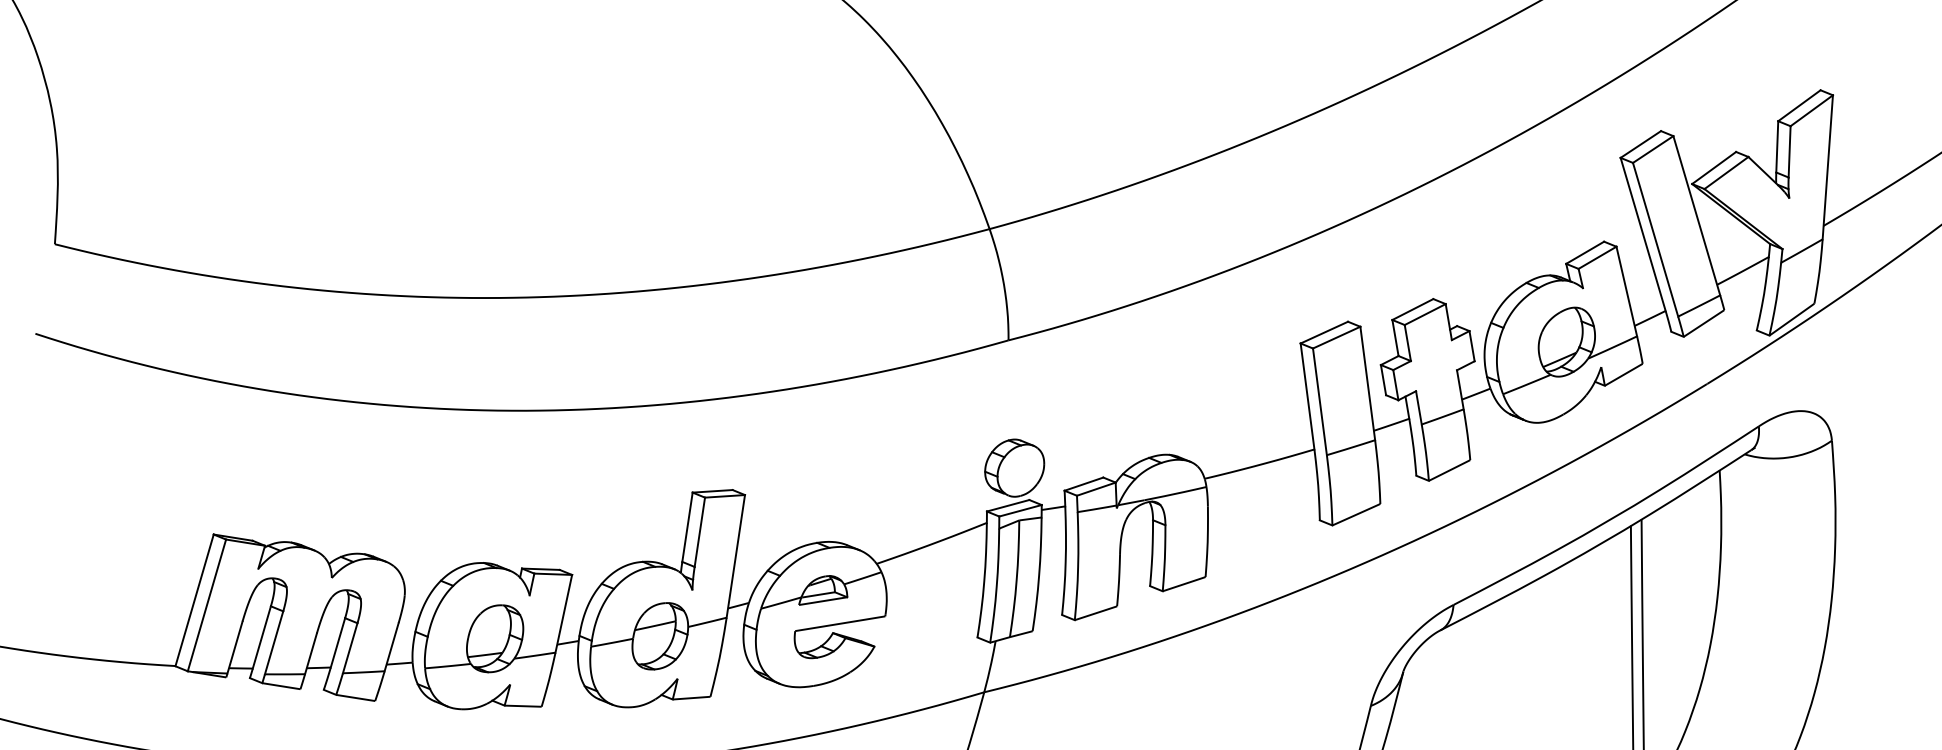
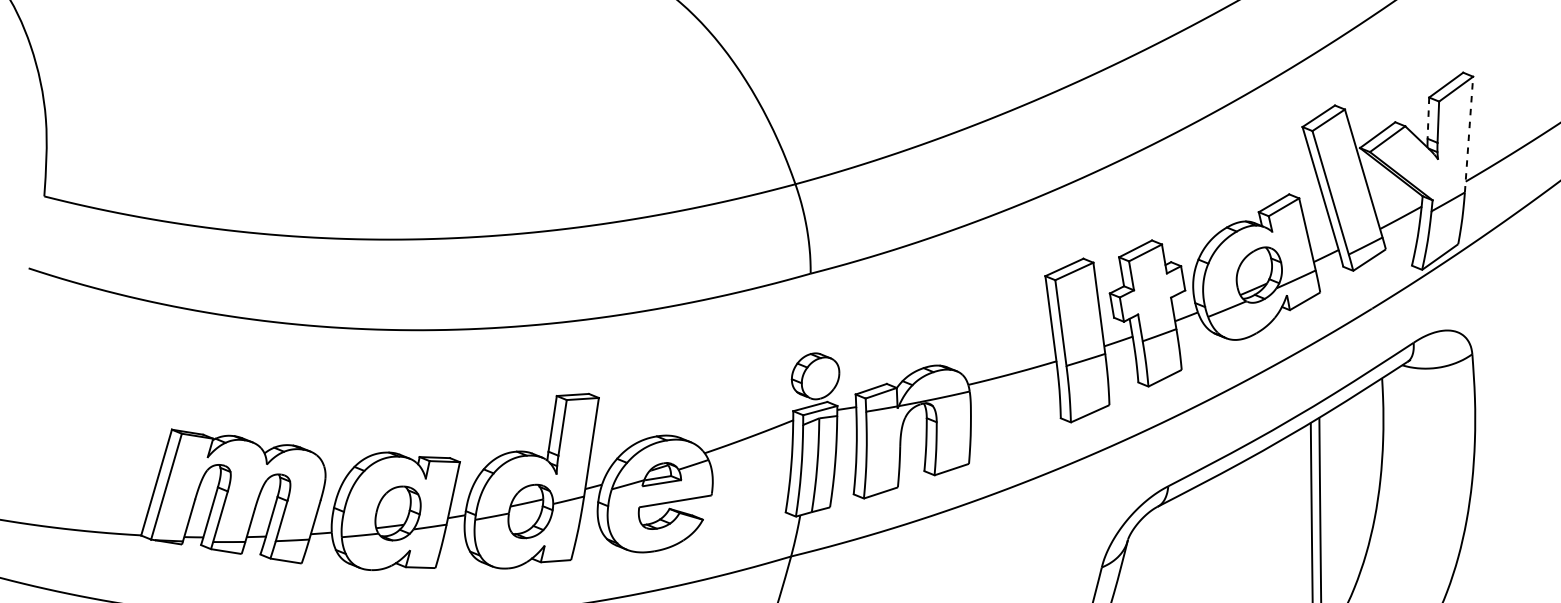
line: (1777, 146) -> (1428, 117), solid -> dashed
line: (1827, 166) -> (1468, 133), solid -> dashed

